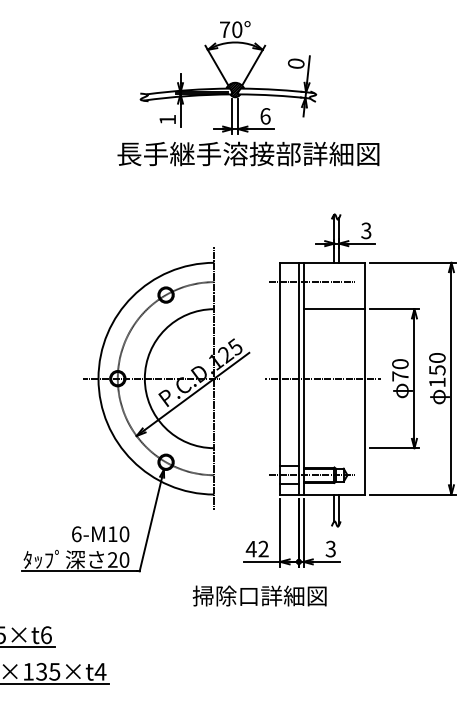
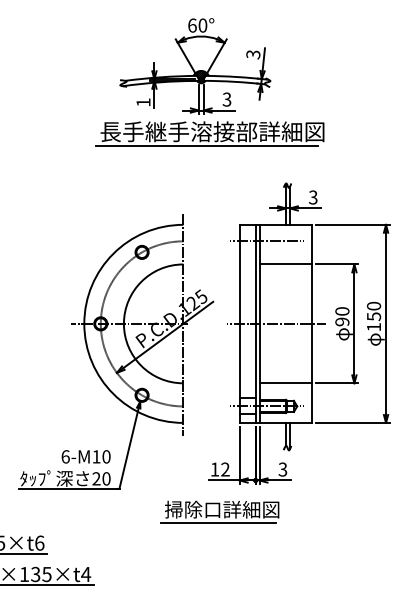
text: (225, 29) -> (192, 25), 70° -> 60°
text: (296, 63) -> (253, 54), 0 -> 3
text: (264, 116) -> (226, 99), 6 -> 3
line: (241, 171) -> (206, 146), added
text: (400, 375) -> (342, 321), 70 -> 90
line: (333, 448) -> (285, 383), added
text: (250, 549) -> (214, 469), 42 -> 12
line: (255, 611) -> (218, 522), added

